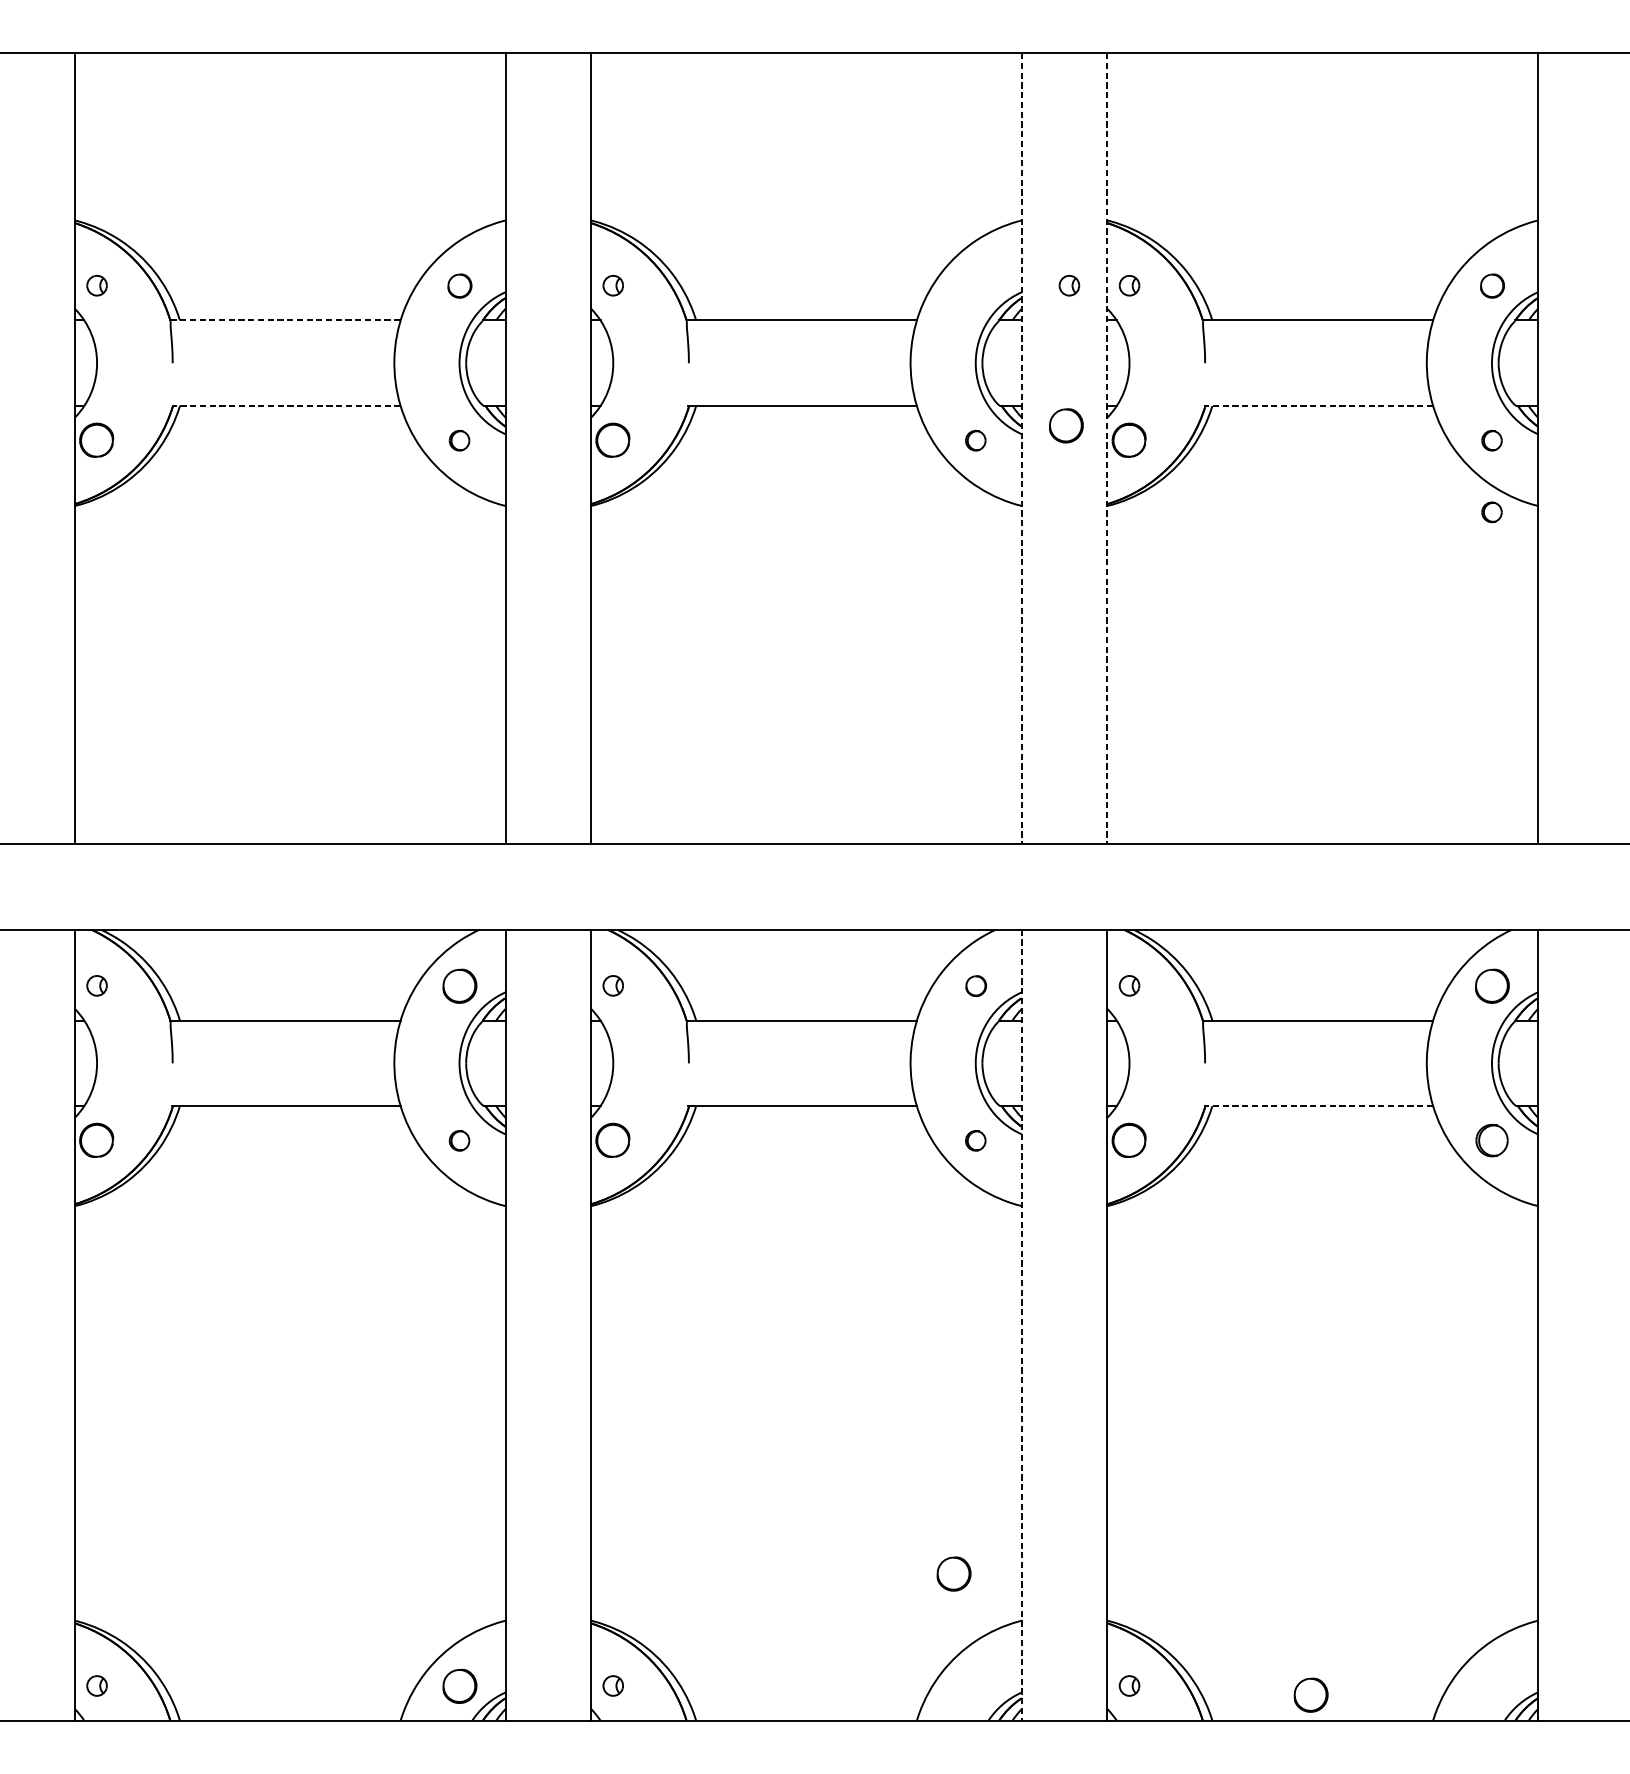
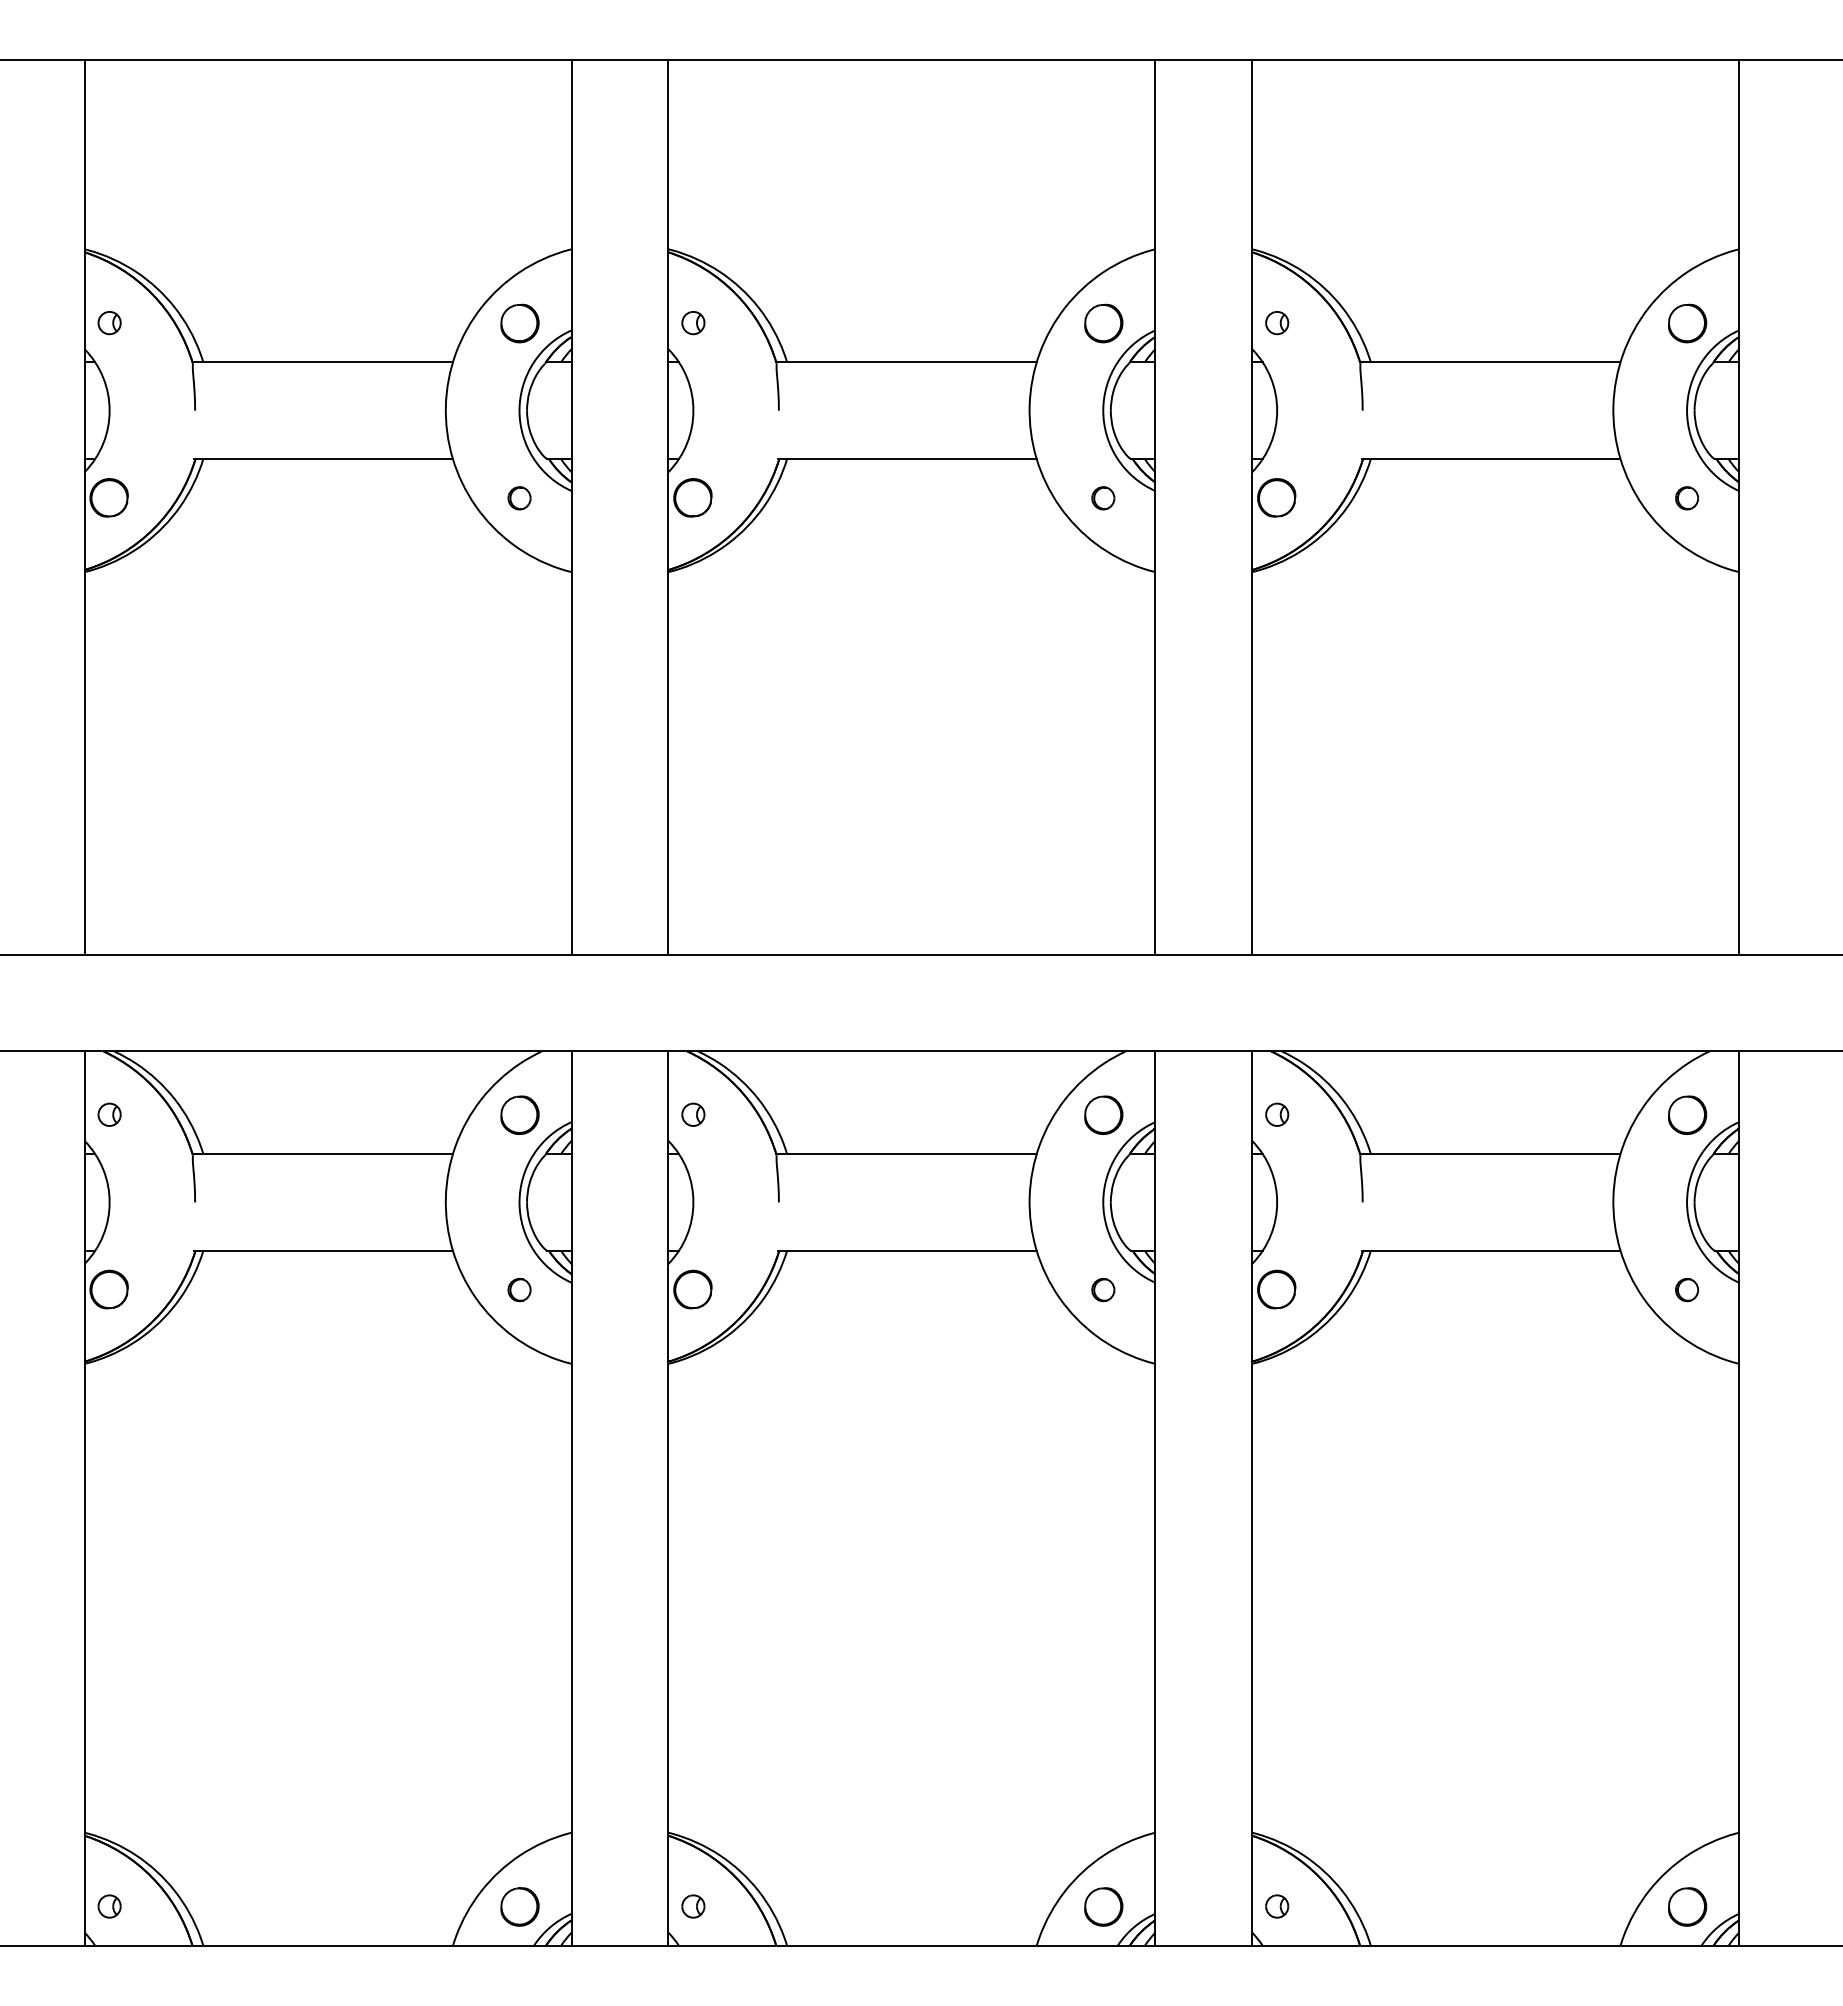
part: (459, 286) -> (519, 323), size x1.43
part: (1069, 286) -> (1209, 323), removed
part: (1492, 286) -> (1687, 323), size x1.43
line: (286, 320) -> (323, 362), dashed -> solid
line: (286, 406) -> (323, 459), dashed -> solid
line: (1318, 406) -> (1490, 459), dashed -> solid
part: (1066, 425) -> (1103, 323), moved
line: (1021, 448) -> (1155, 507), dashed -> solid
line: (1107, 448) -> (1252, 507), dashed -> solid
part: (1492, 512) -> (1687, 579), removed
part: (975, 985) -> (1103, 1114), size x1.67
line: (1318, 1105) -> (1490, 1250), dashed -> solid
part: (1491, 1141) -> (1686, 1290), size x0.62
line: (1021, 1326) -> (1155, 1499), dashed -> solid
part: (953, 1573) -> (1103, 1906), moved
part: (1311, 1694) -> (1687, 1906), moved

